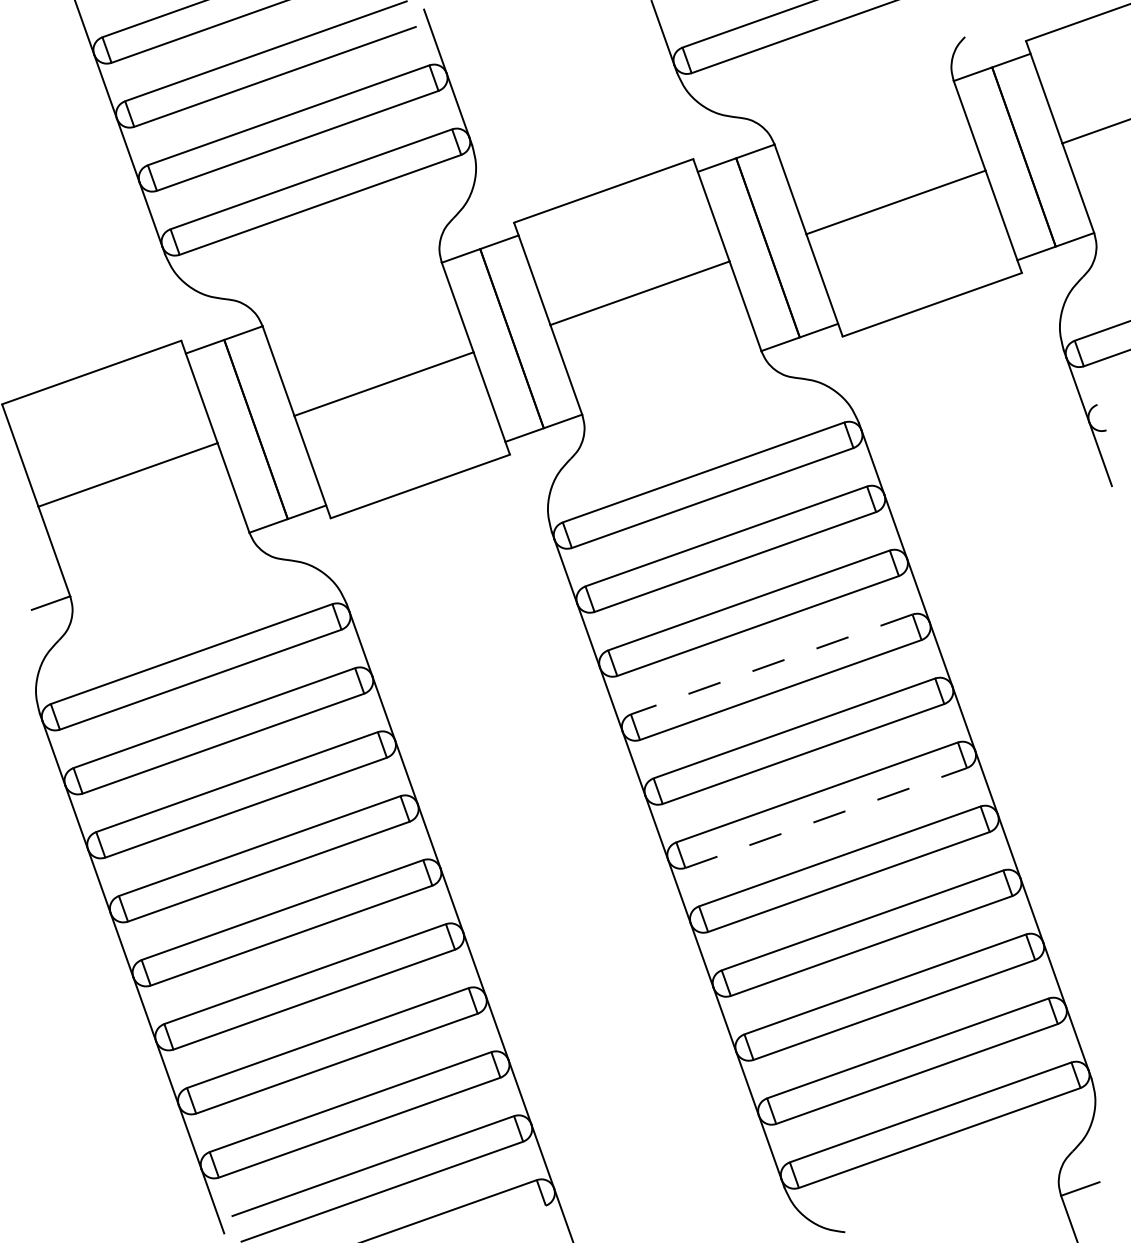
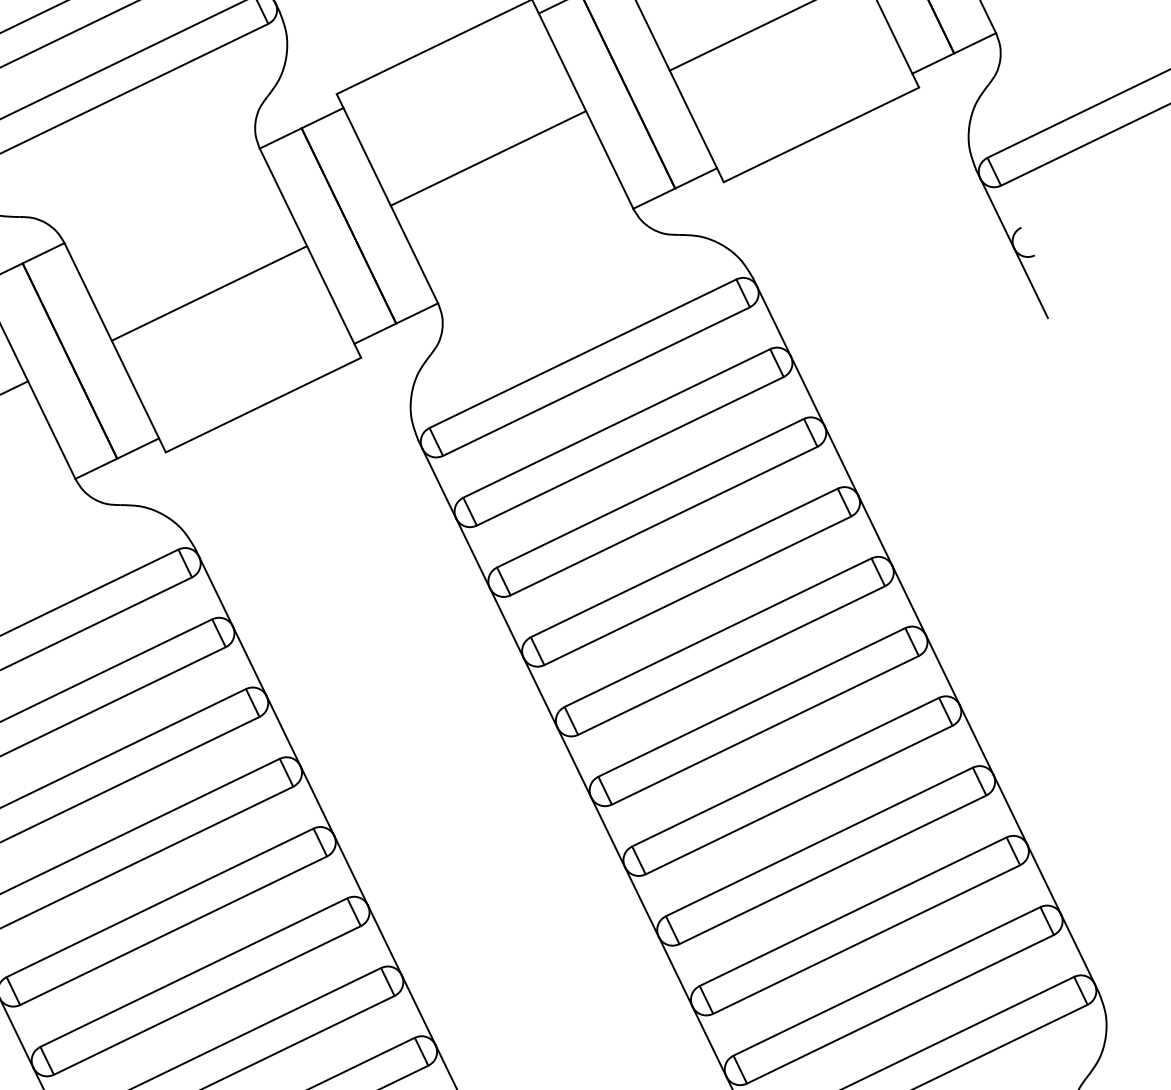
line: (771, 664) -> (684, 563), dashed -> solid
line: (826, 817) -> (765, 729), dashed -> solid

